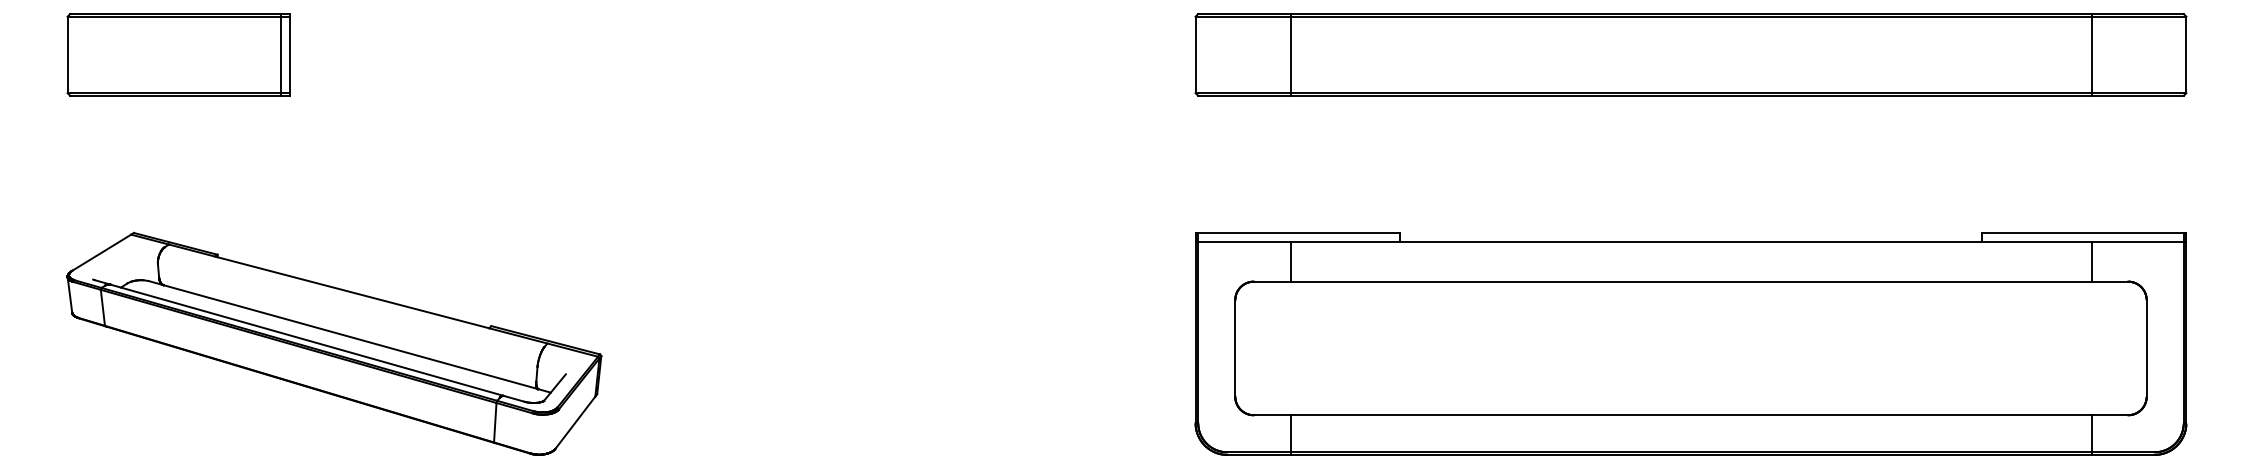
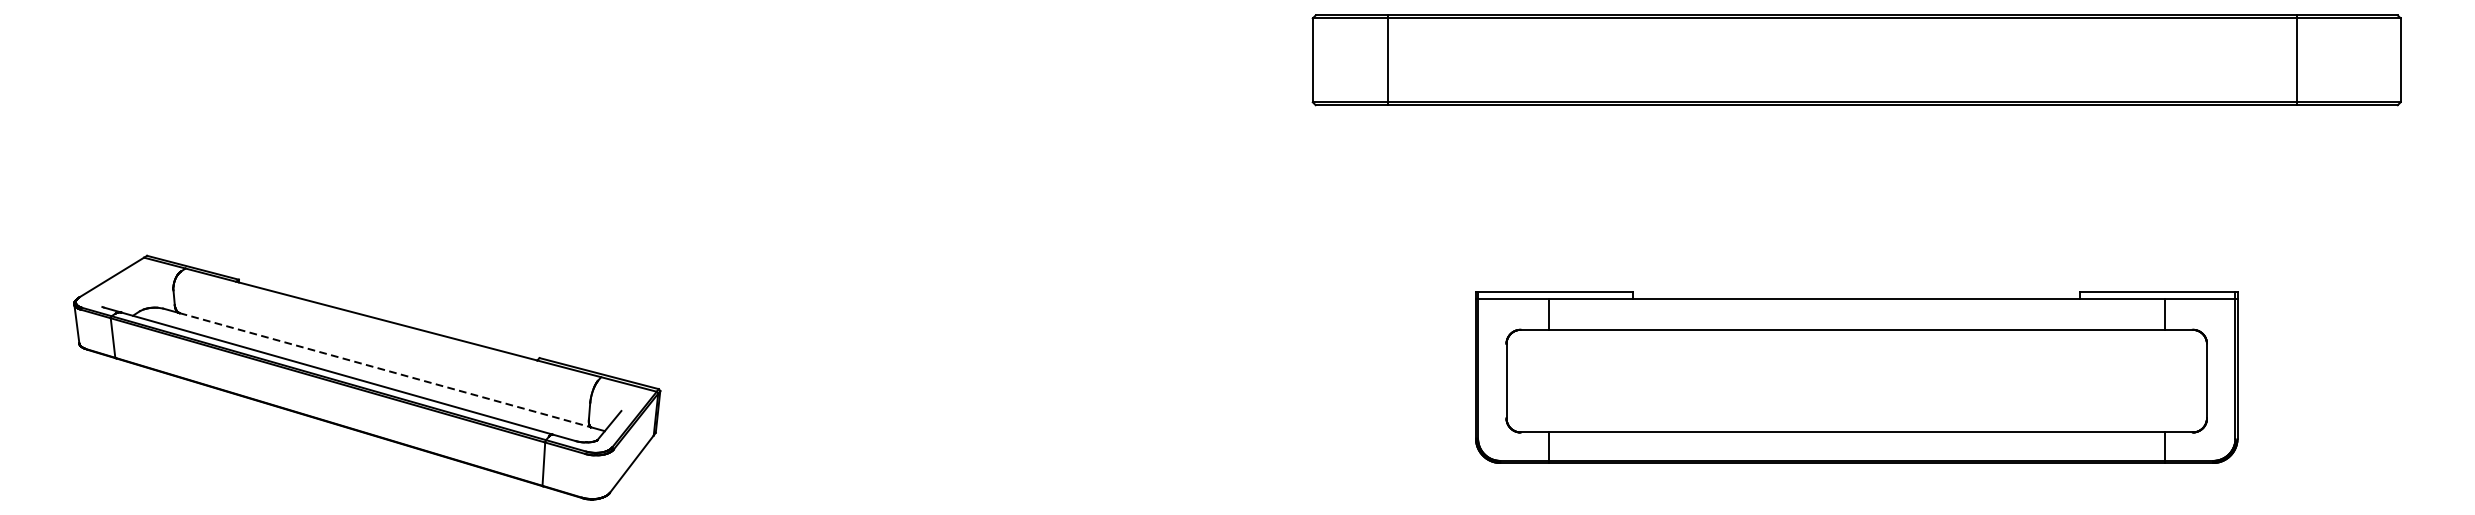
part: (178, 54) -> (196, 59), removed
line: (1291, 54) -> (1388, 59), moved
line: (351, 337) -> (386, 370), solid -> dashed
part: (1690, 343) -> (1856, 377), size x0.7

